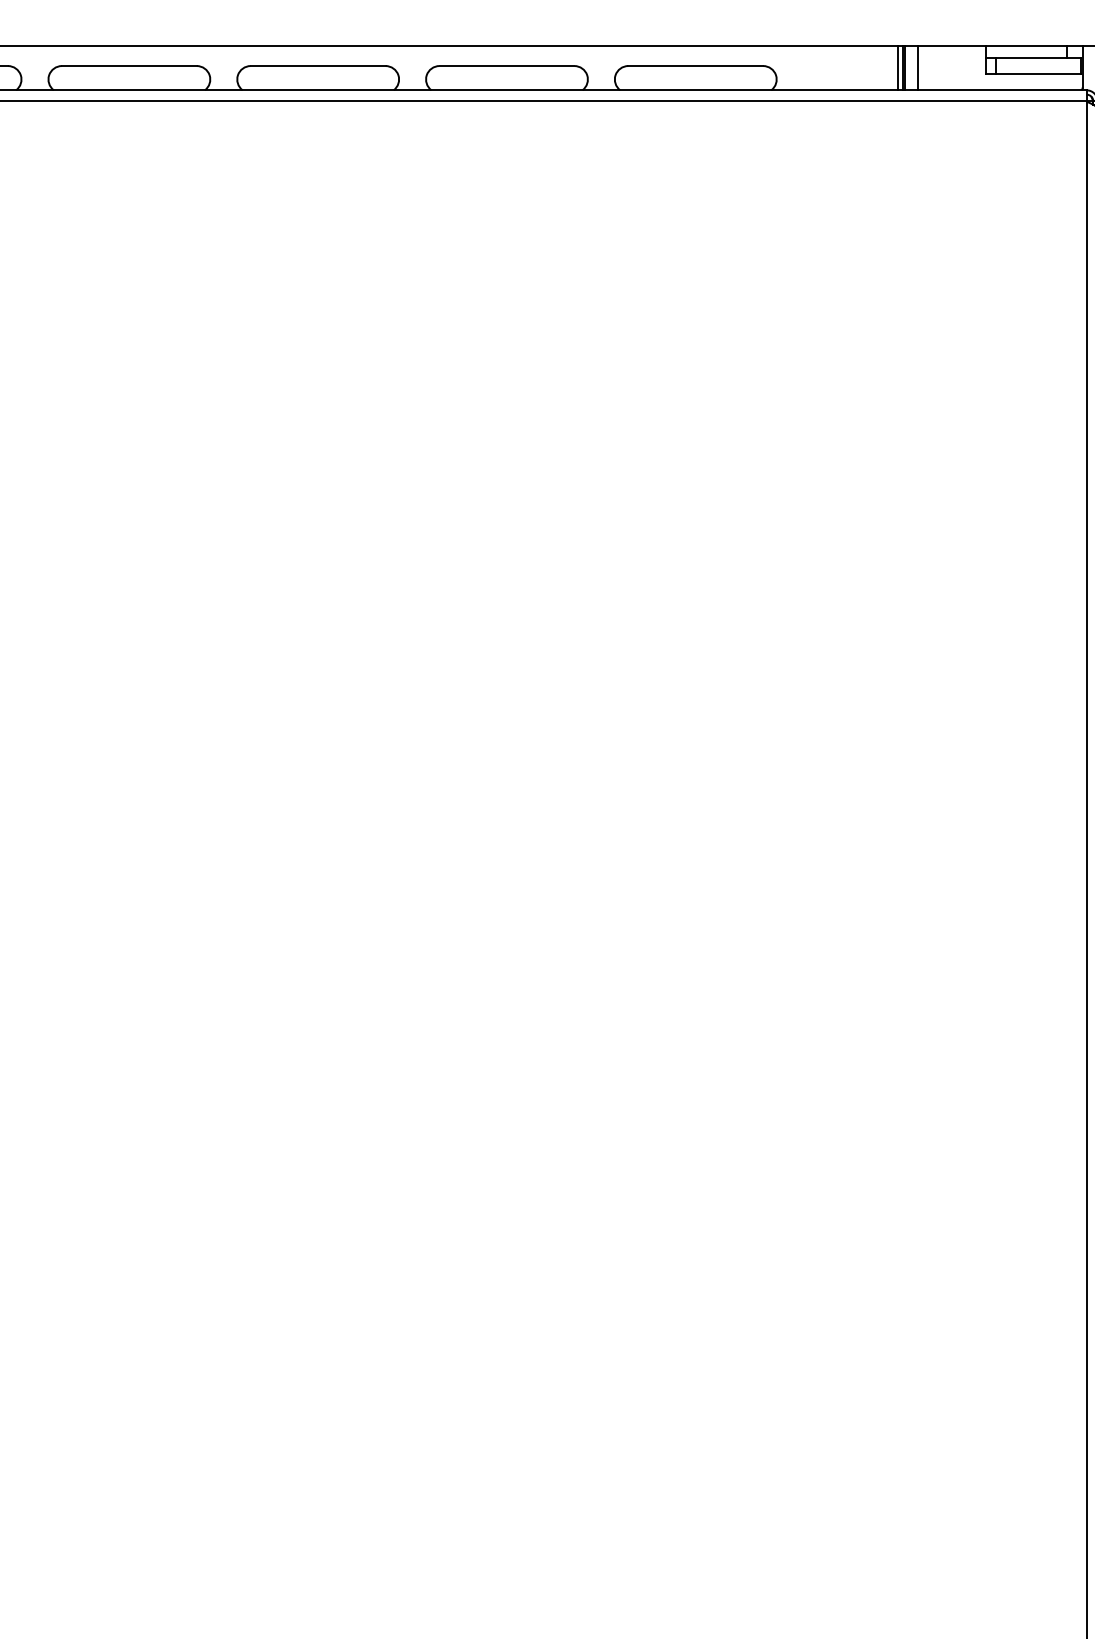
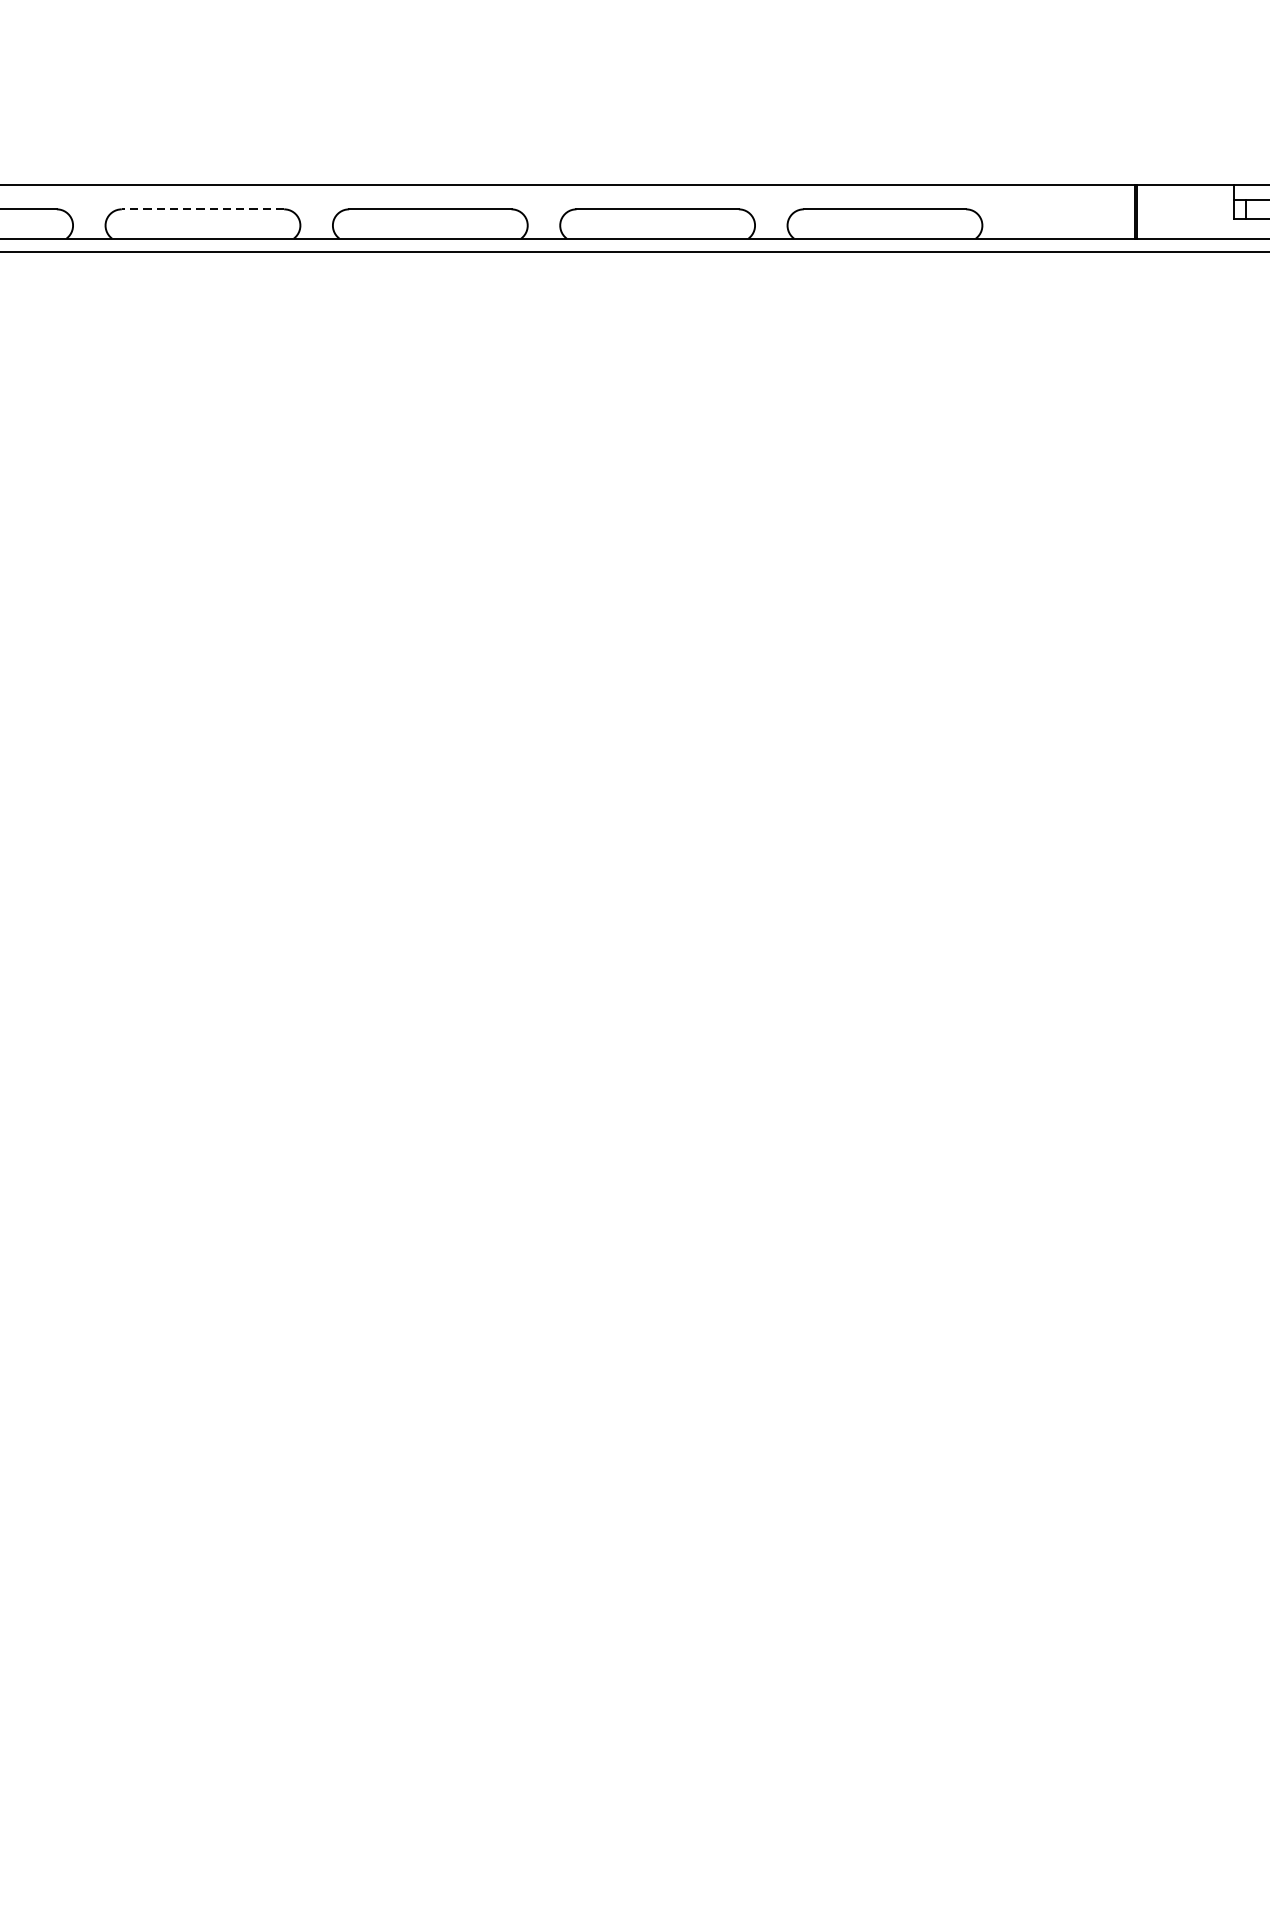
line: (128, 66) -> (201, 209), solid -> dashed
line: (898, 68) -> (1129, 212), removed
line: (918, 68) -> (1153, 212), removed

